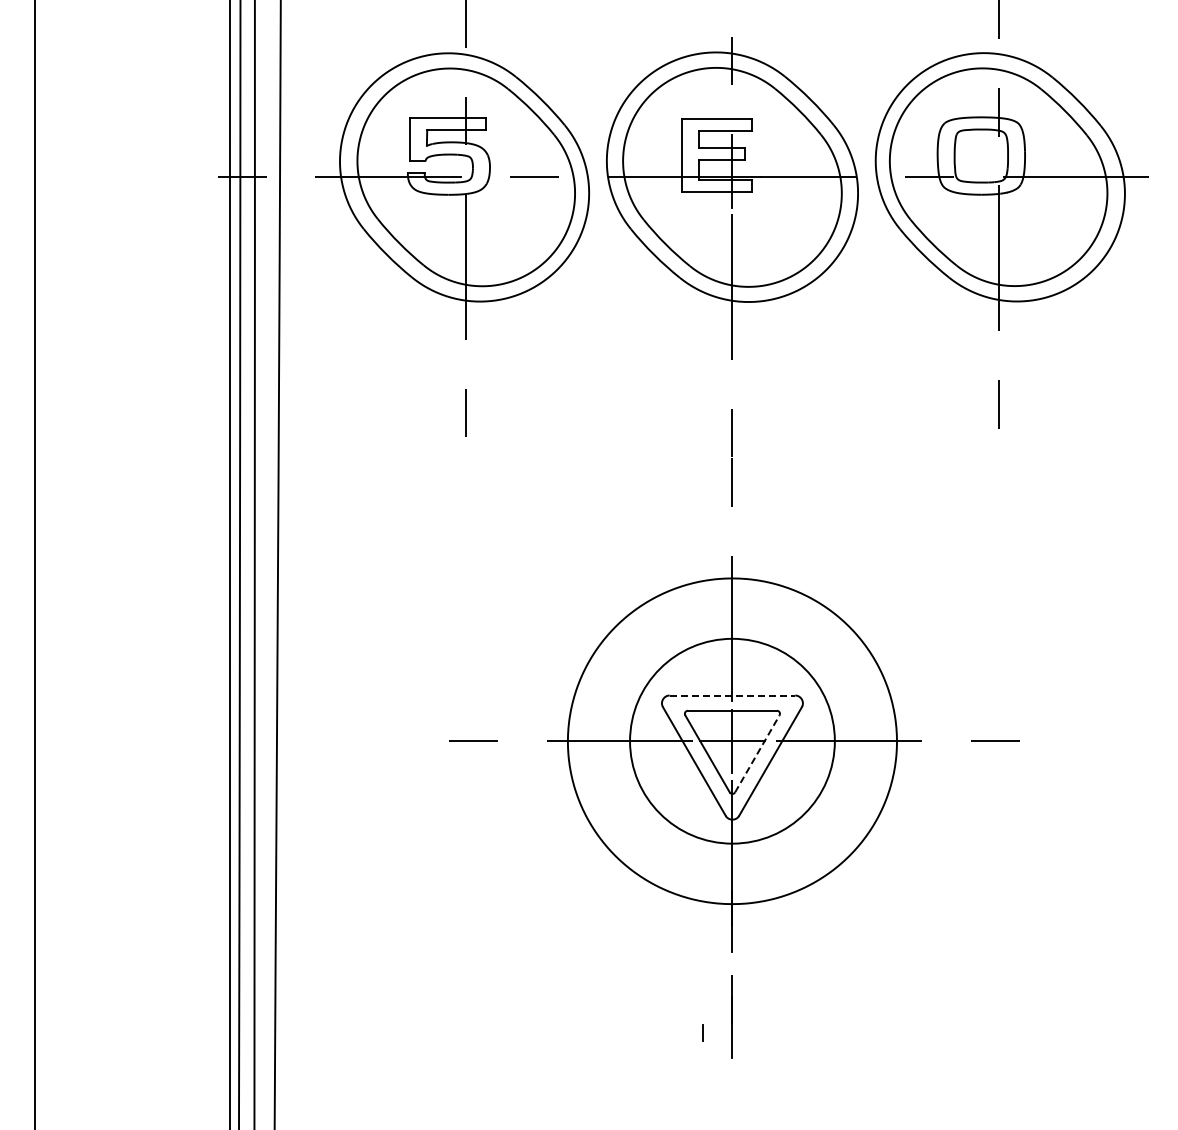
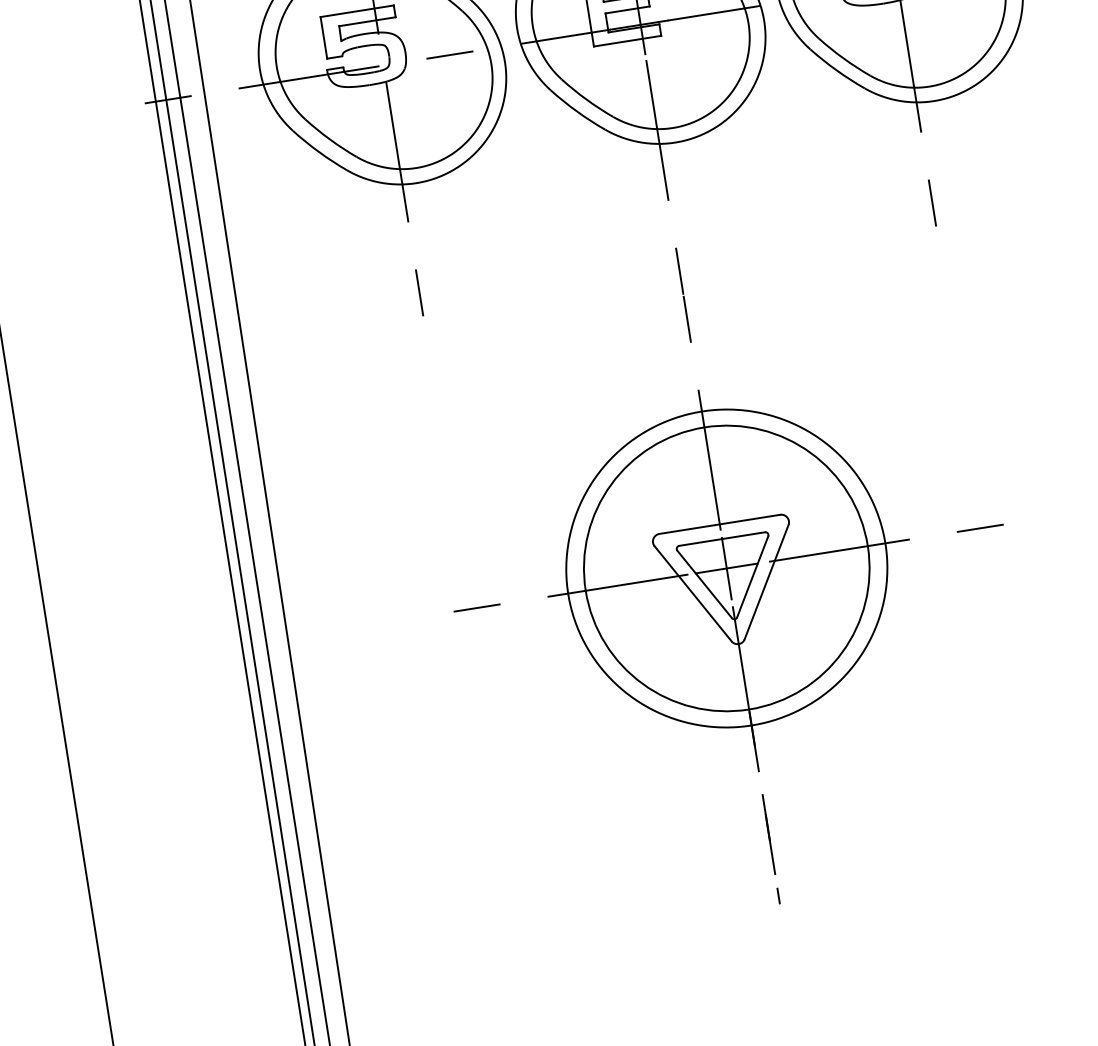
line: (732, 695) -> (719, 524), dashed -> solid
circle: (732, 740) -> (726, 567), size x1.43
line: (757, 753) -> (752, 576), dashed -> solid
line: (702, 1032) -> (777, 895), moved

